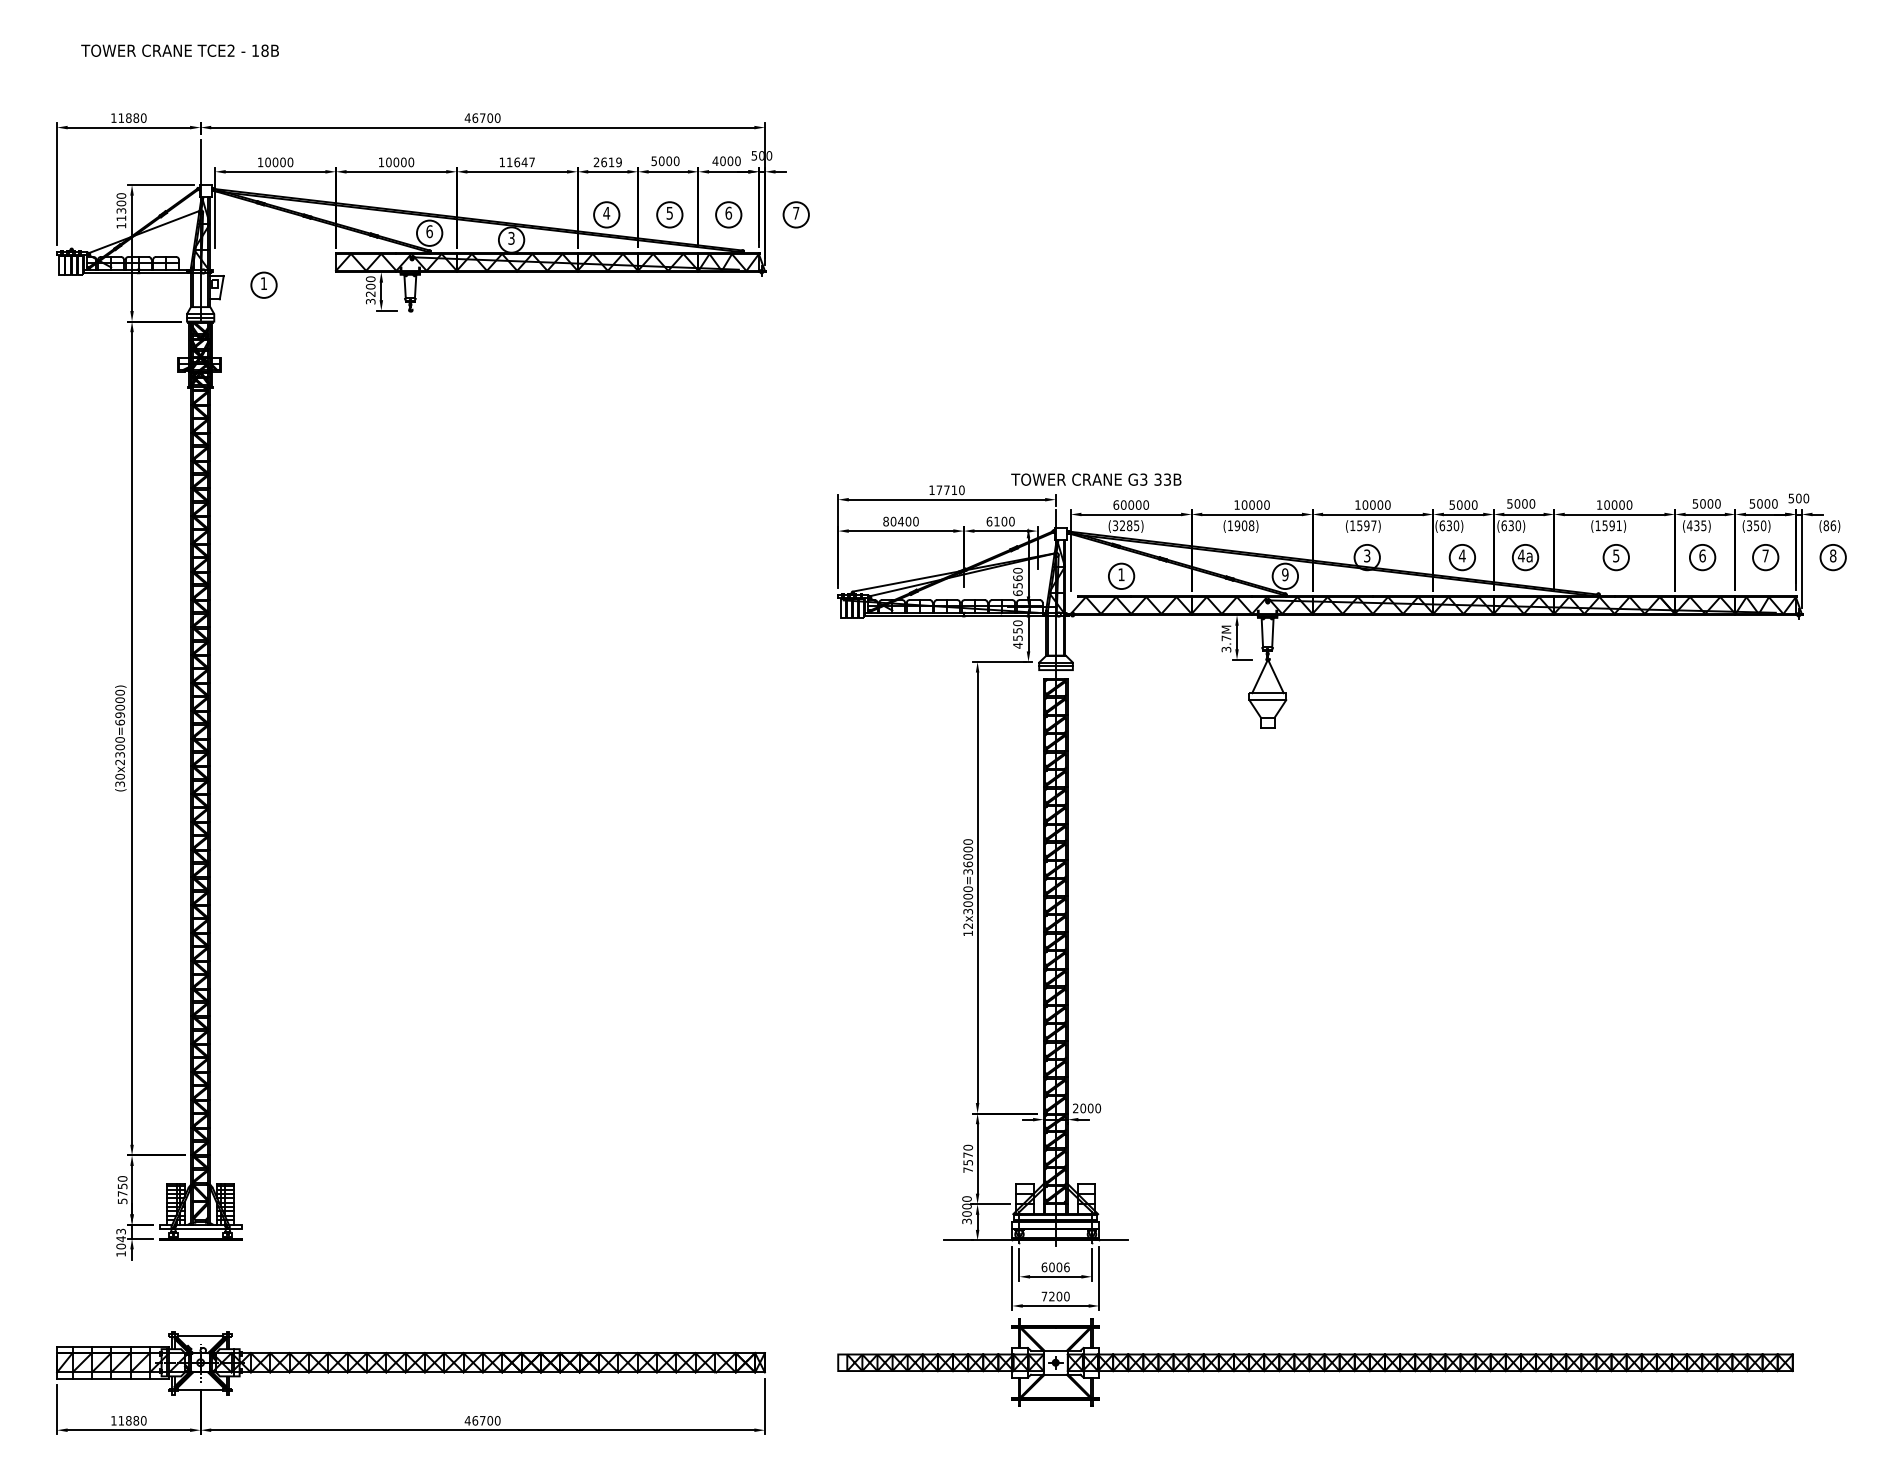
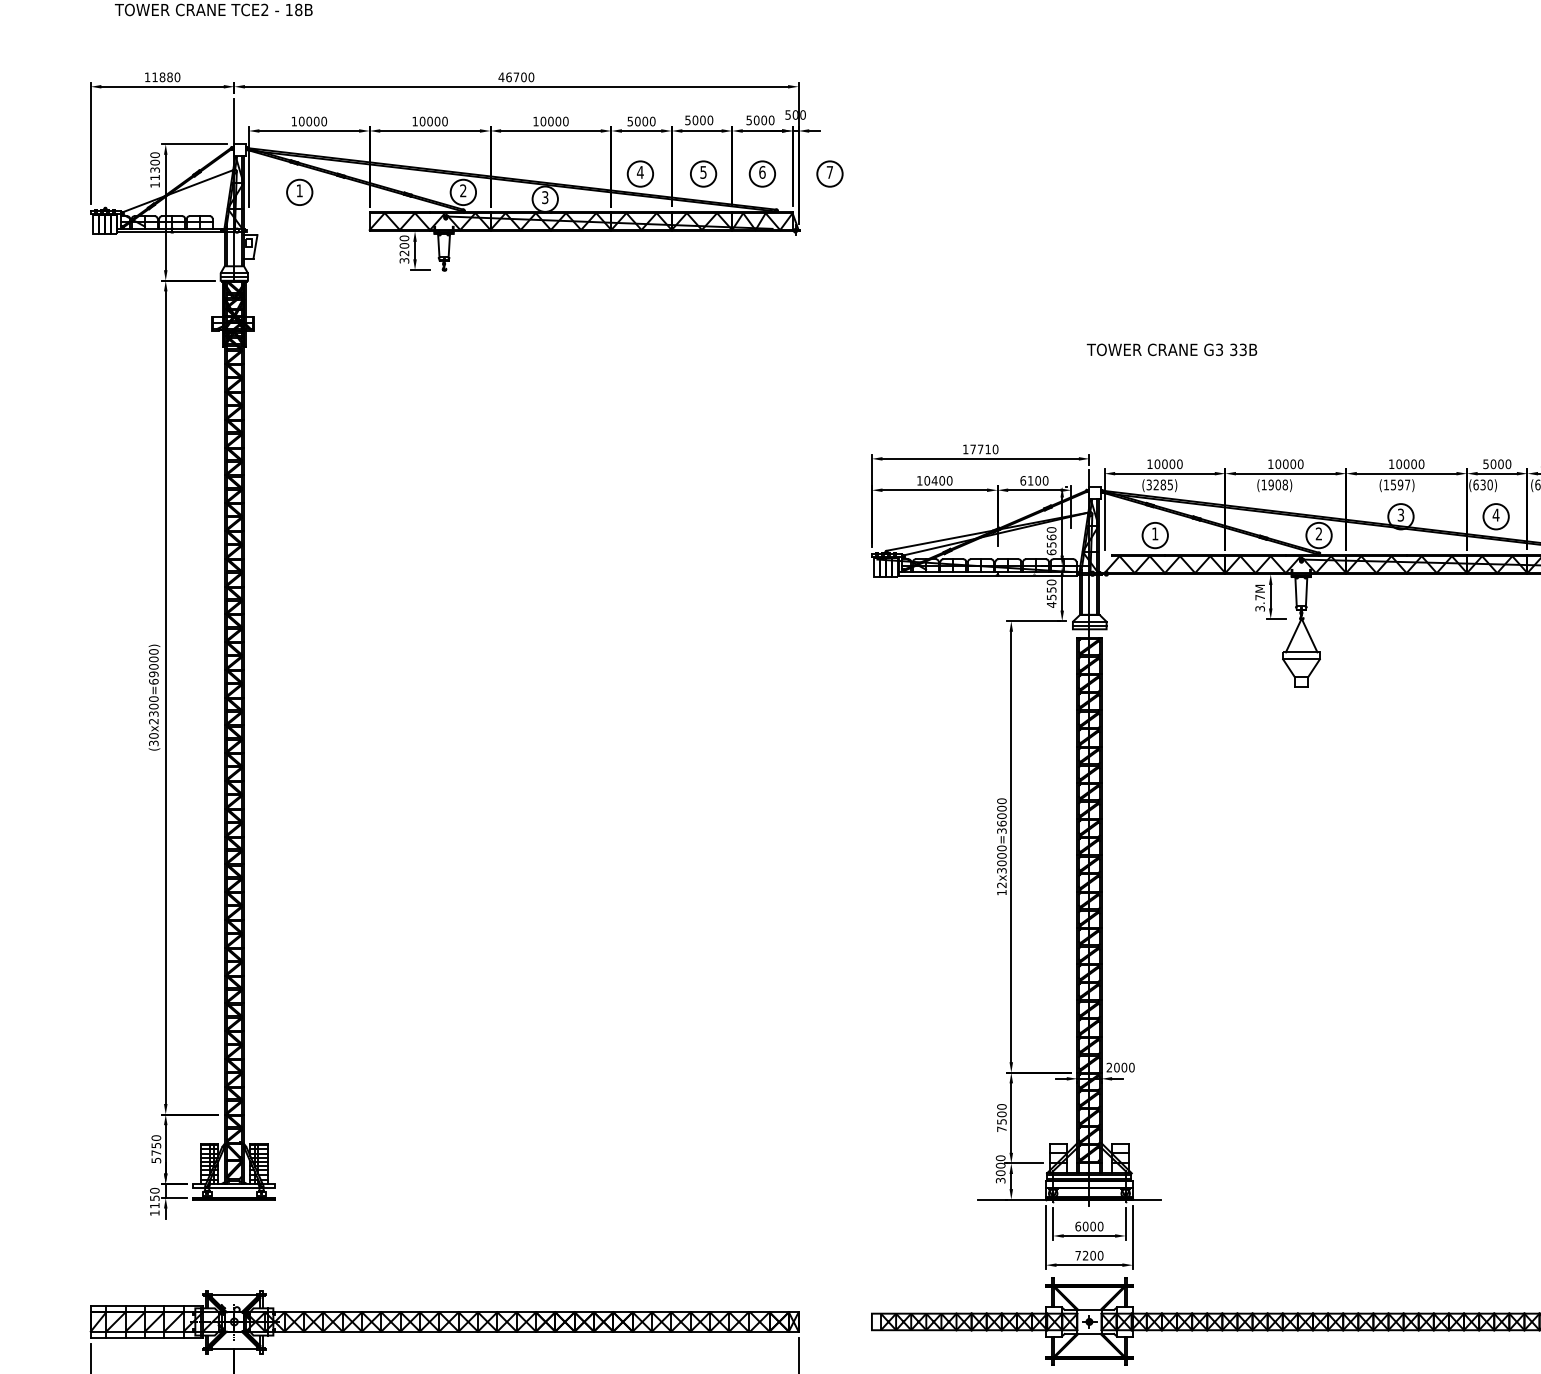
text: (715, 161) -> (749, 120), 4000 -> 5000
text: (520, 162) -> (554, 121), 11647 -> 10000
text: (607, 162) -> (641, 121), 2619 -> 5000
text: (429, 231) -> (463, 190), 6 -> 2
part: (263, 284) -> (299, 191), moved
text: (1096, 479) -> (1172, 349), moved
text: (1116, 504) -> (1150, 463), 60000 -> 10000
text: (885, 521) -> (919, 480), 80400 -> 10400
text: (1285, 574) -> (1319, 533), 9 -> 2
text: (968, 1155) -> (1002, 1114), 7570 -> 7500
text: (120, 1238) -> (154, 1197), 1043 -> 1150
text: (1066, 1266) -> (1100, 1225), 6006 -> 6000

